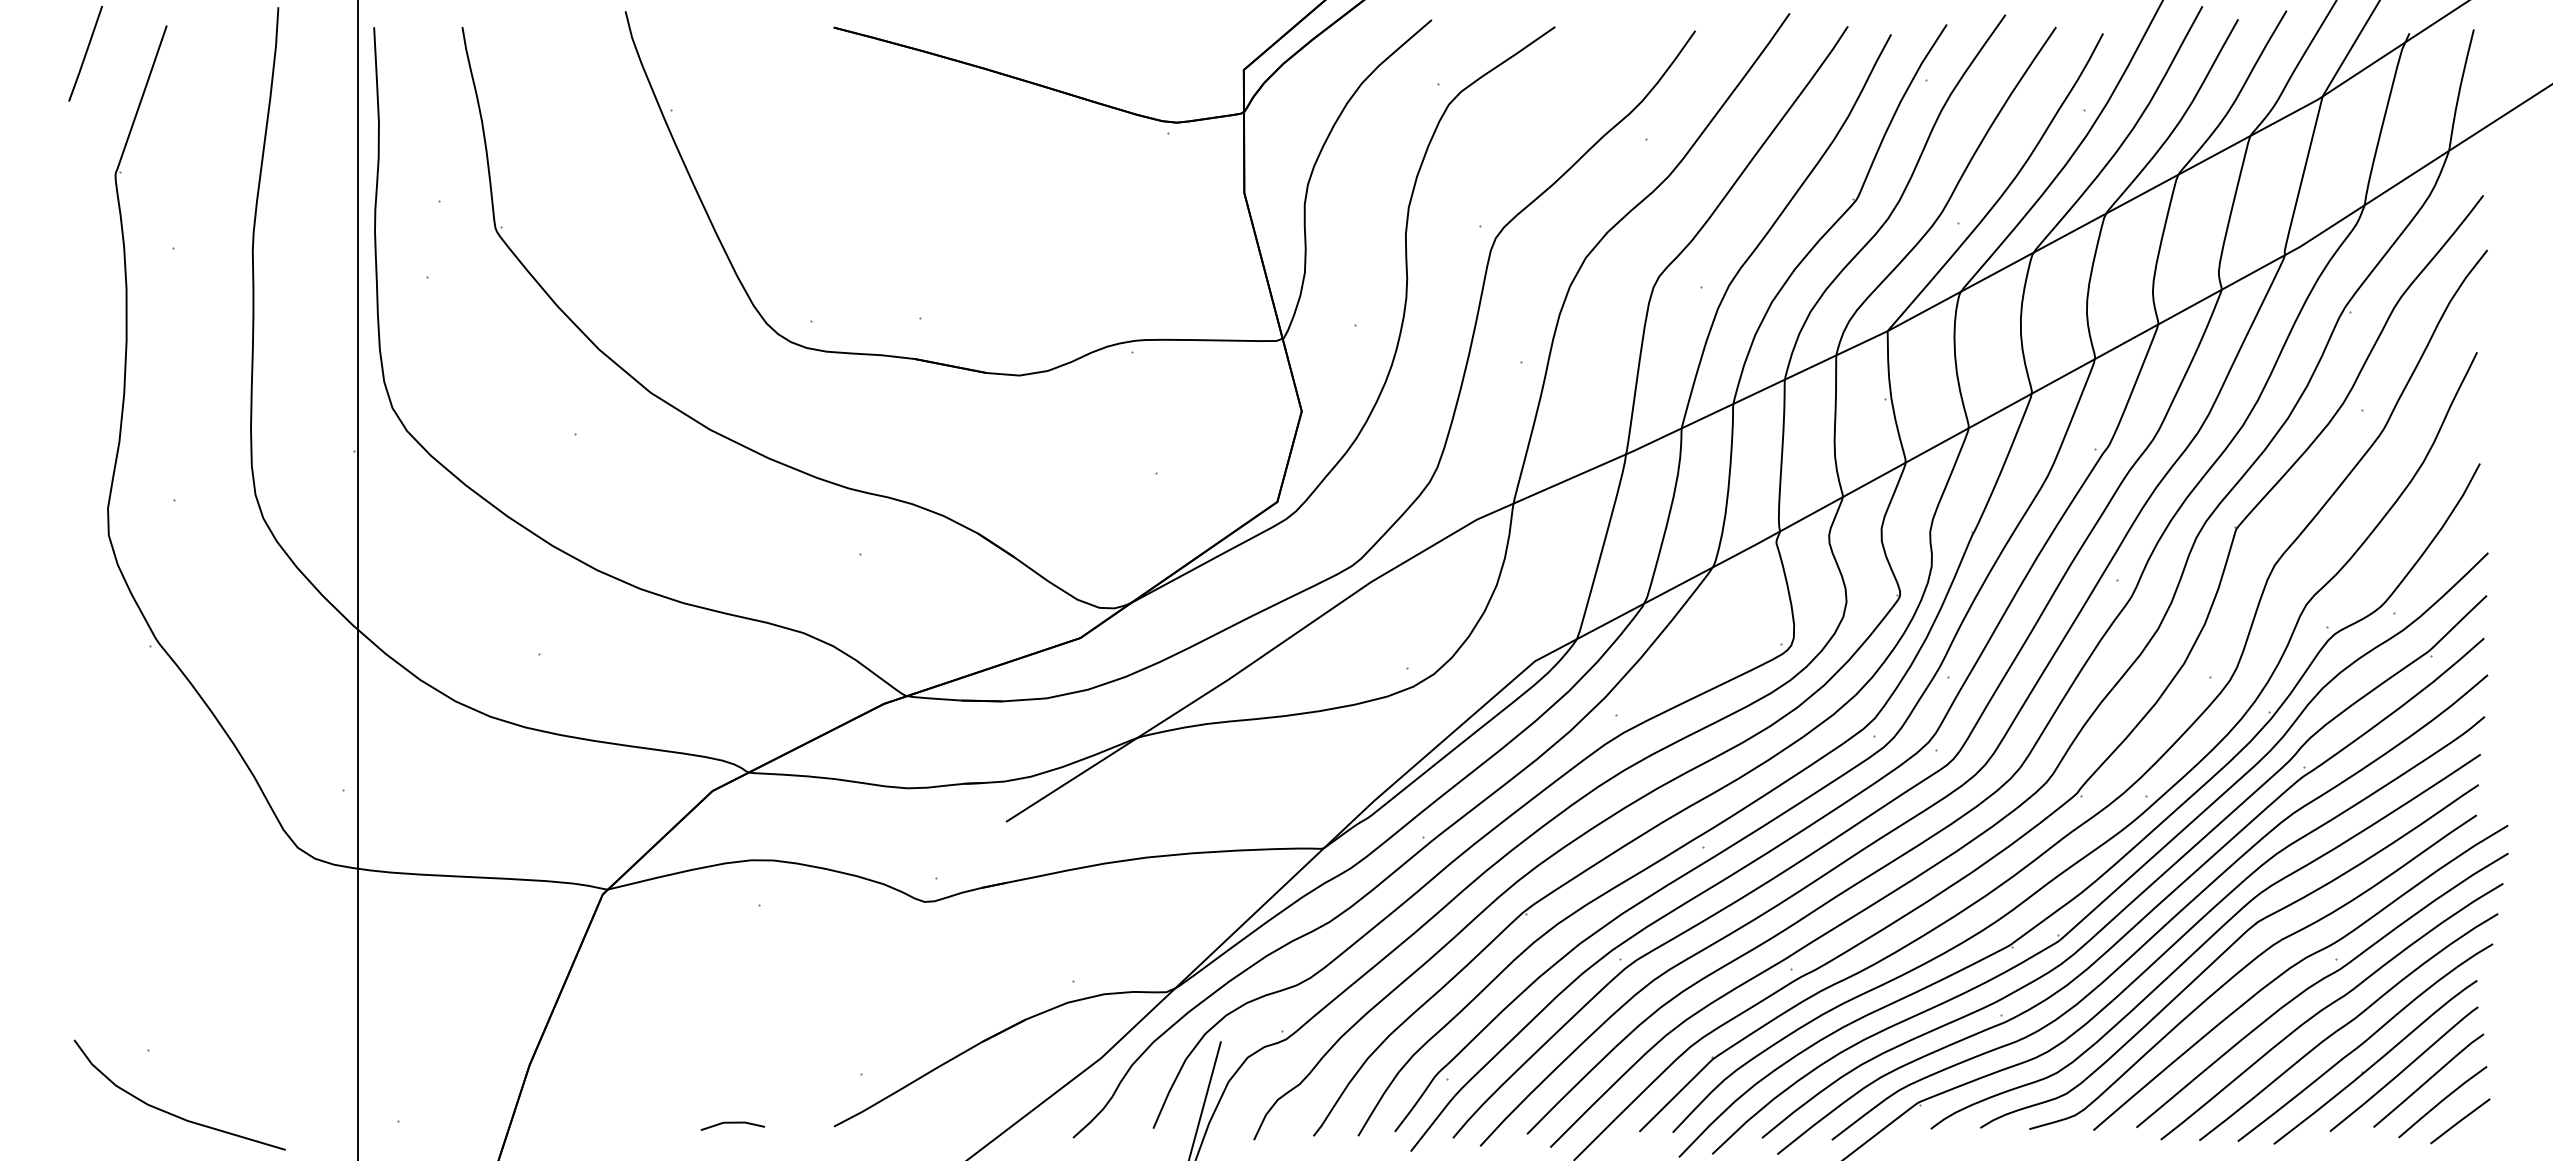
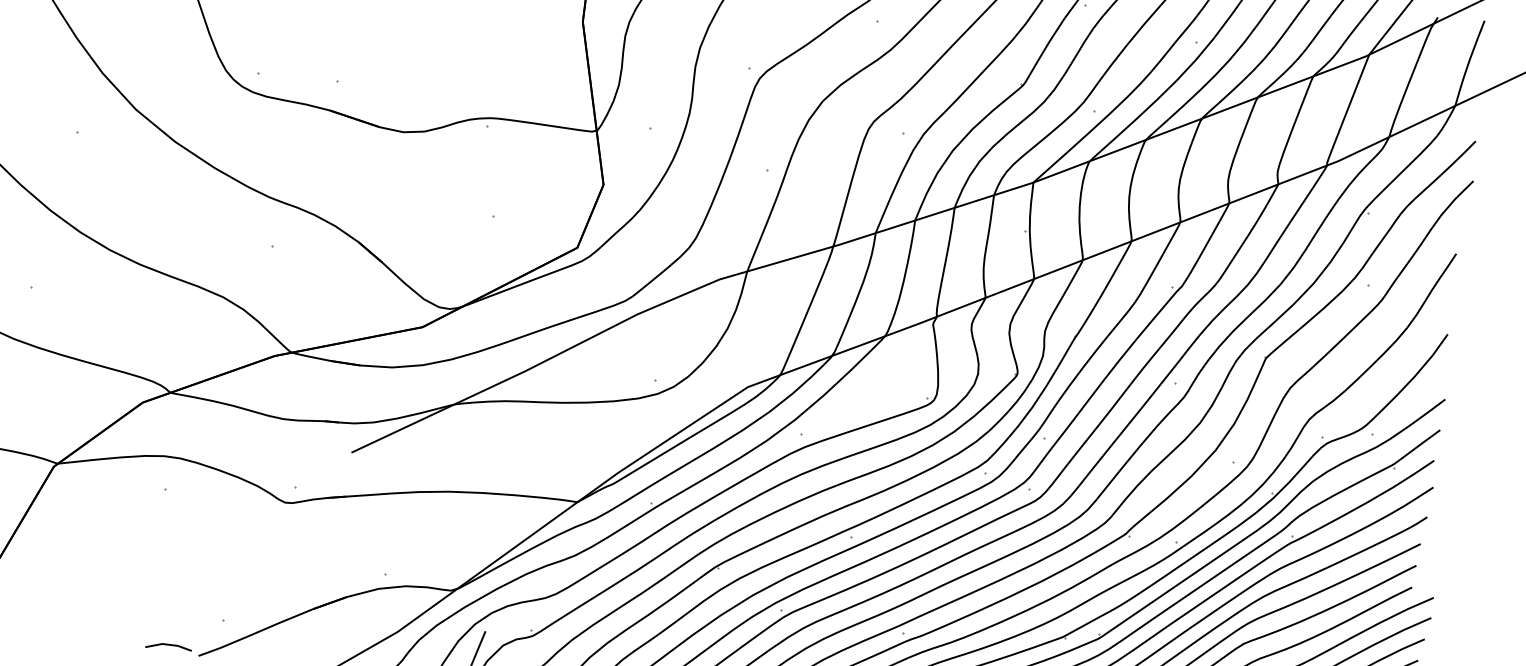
line: (732, 1123) -> (168, 645), moved

